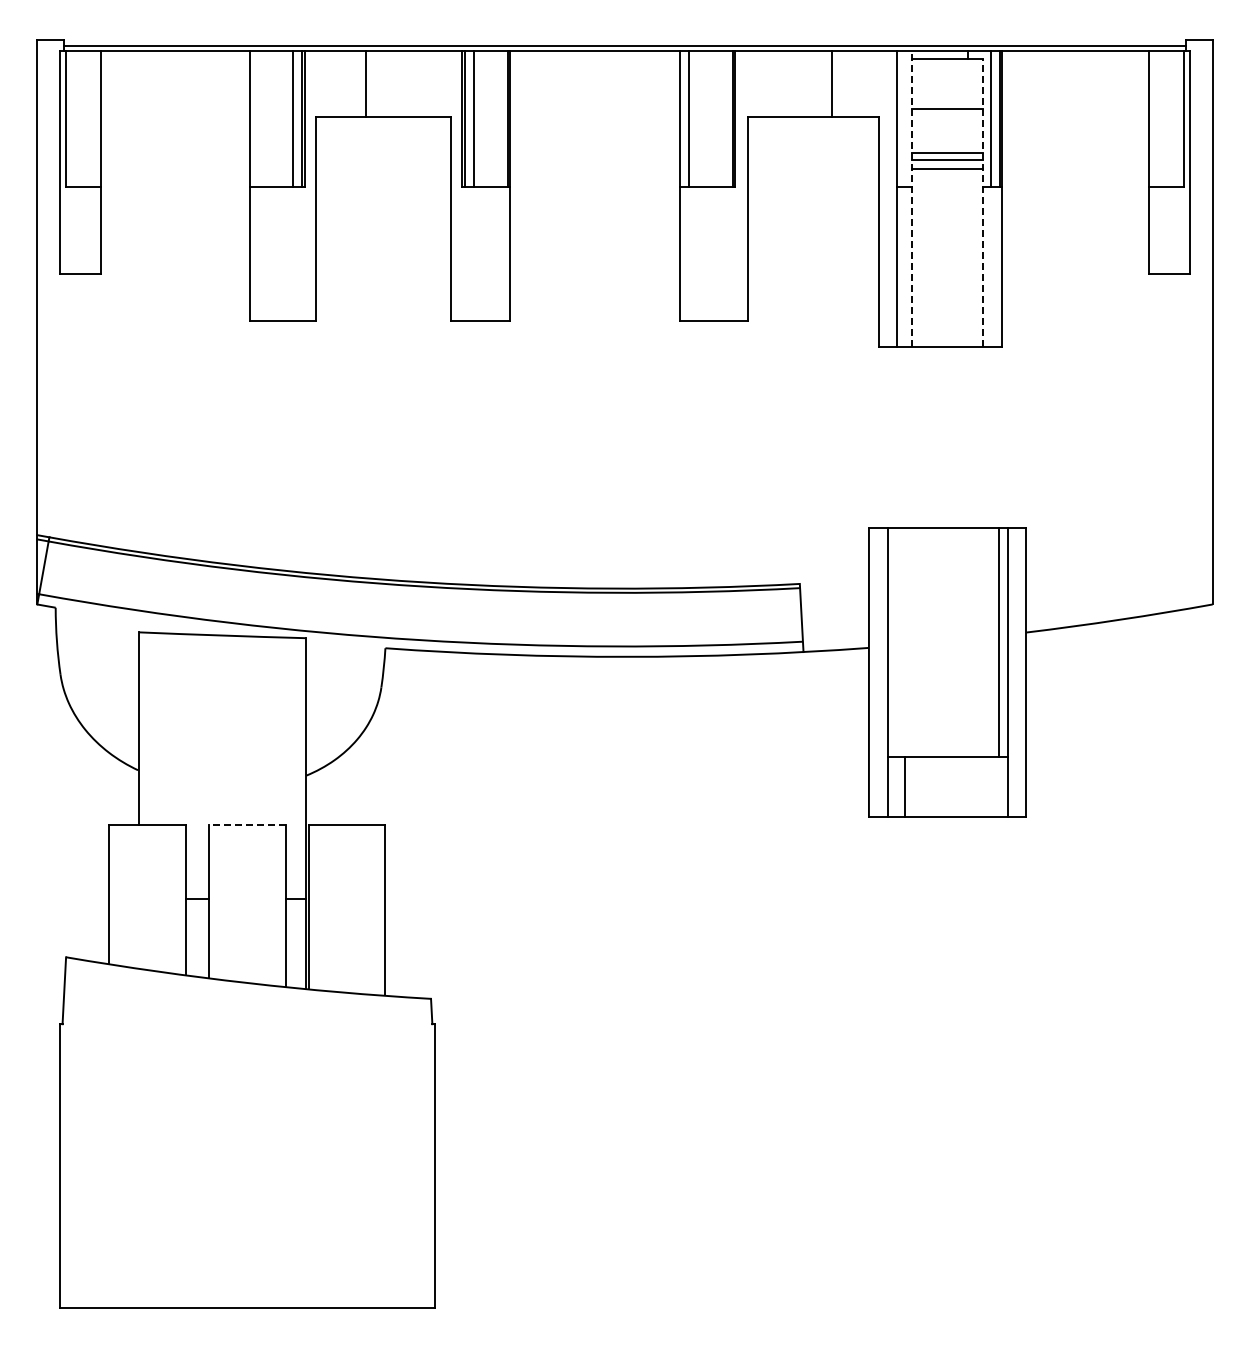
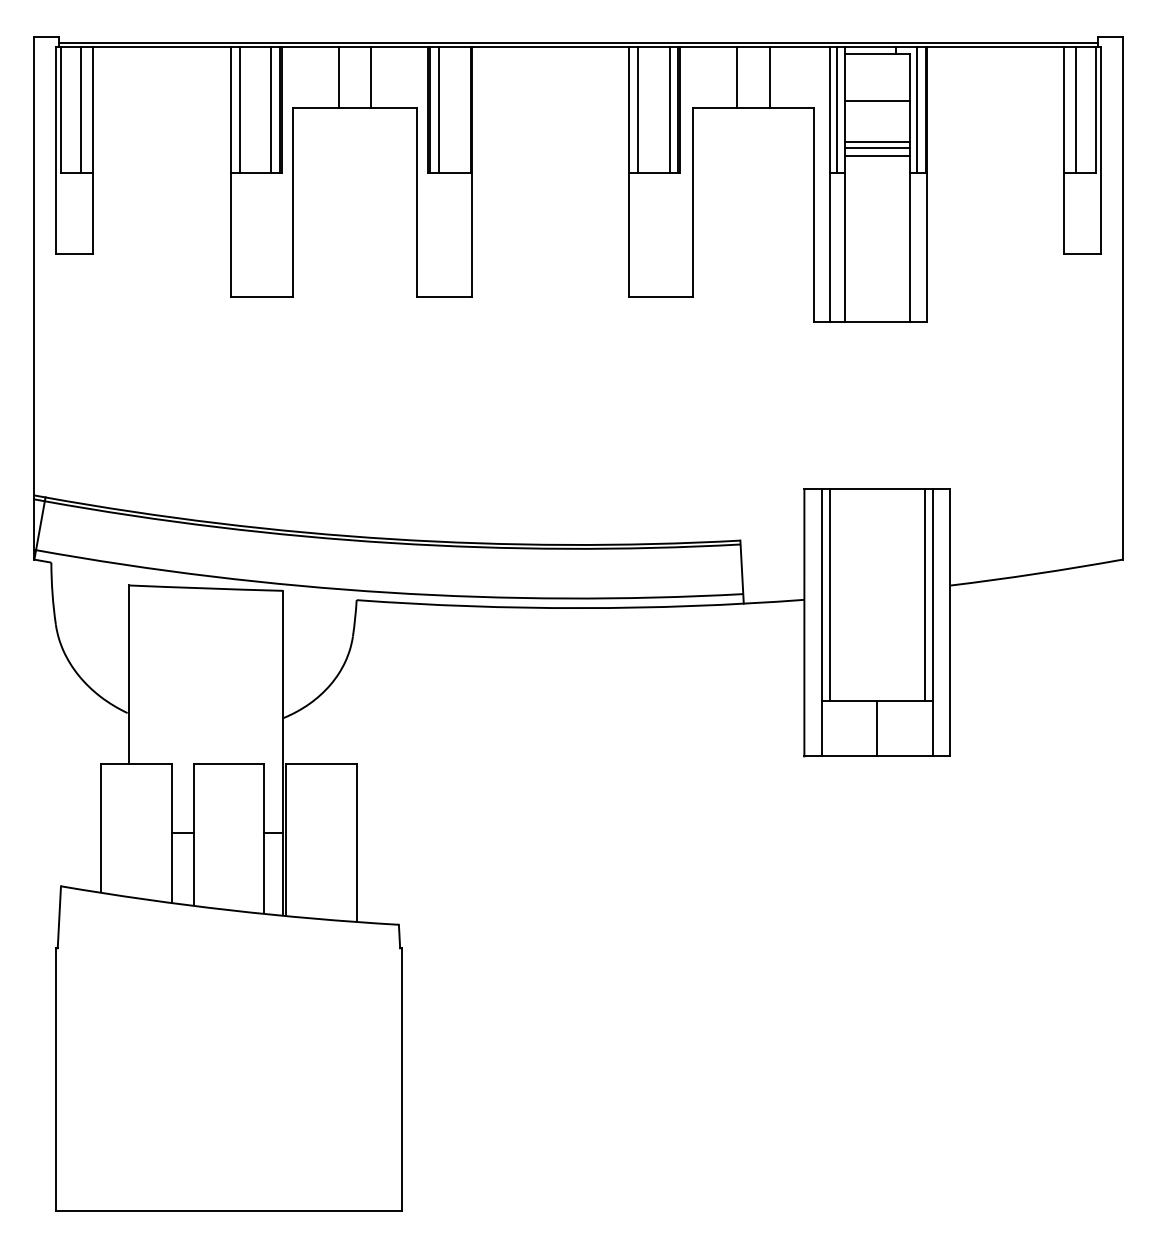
line: (401, 83) -> (371, 77), added
line: (796, 83) -> (737, 77), added
line: (87, 118) -> (80, 109), added
line: (258, 118) -> (239, 109), added
line: (723, 118) -> (669, 109), added
line: (904, 118) -> (837, 109), added
line: (1162, 118) -> (1076, 109), added
line: (912, 198) -> (844, 183), dashed -> solid
line: (982, 202) -> (909, 187), dashed -> solid
line: (896, 642) -> (829, 594), added
line: (904, 786) -> (877, 728), moved
line: (246, 824) -> (228, 763), dashed -> solid

